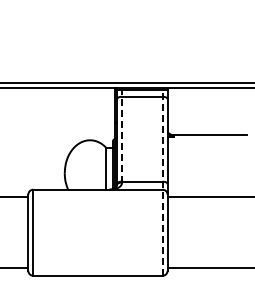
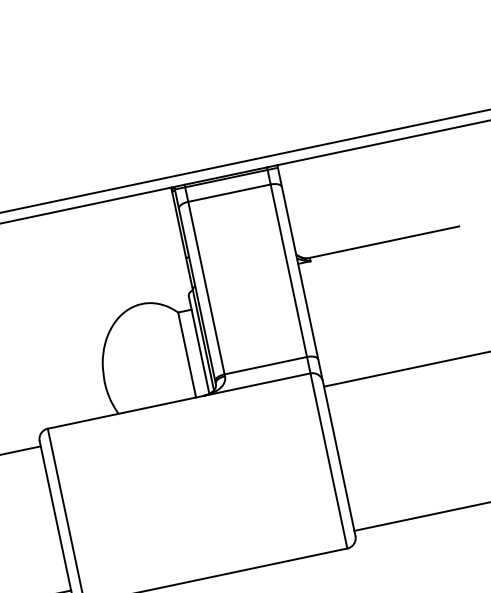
line: (122, 135) -> (205, 280), dashed -> solid
line: (162, 182) -> (307, 358), dashed -> solid

